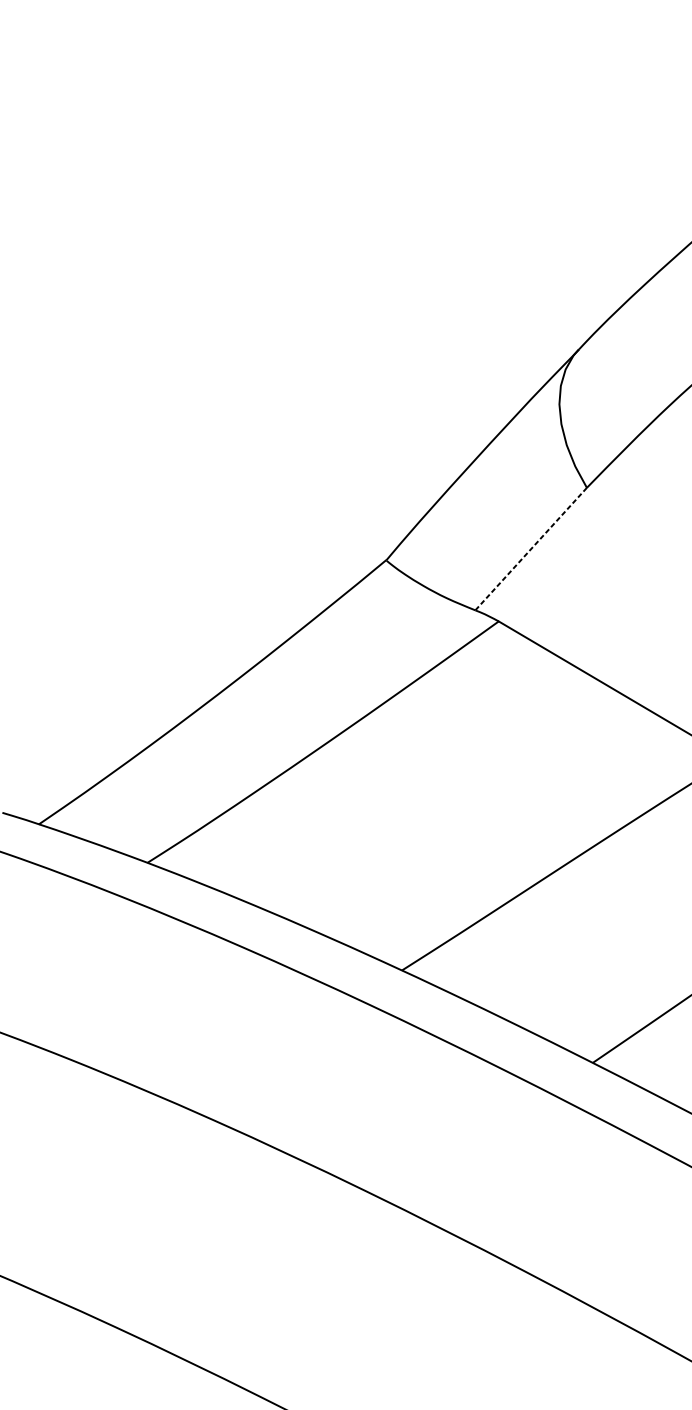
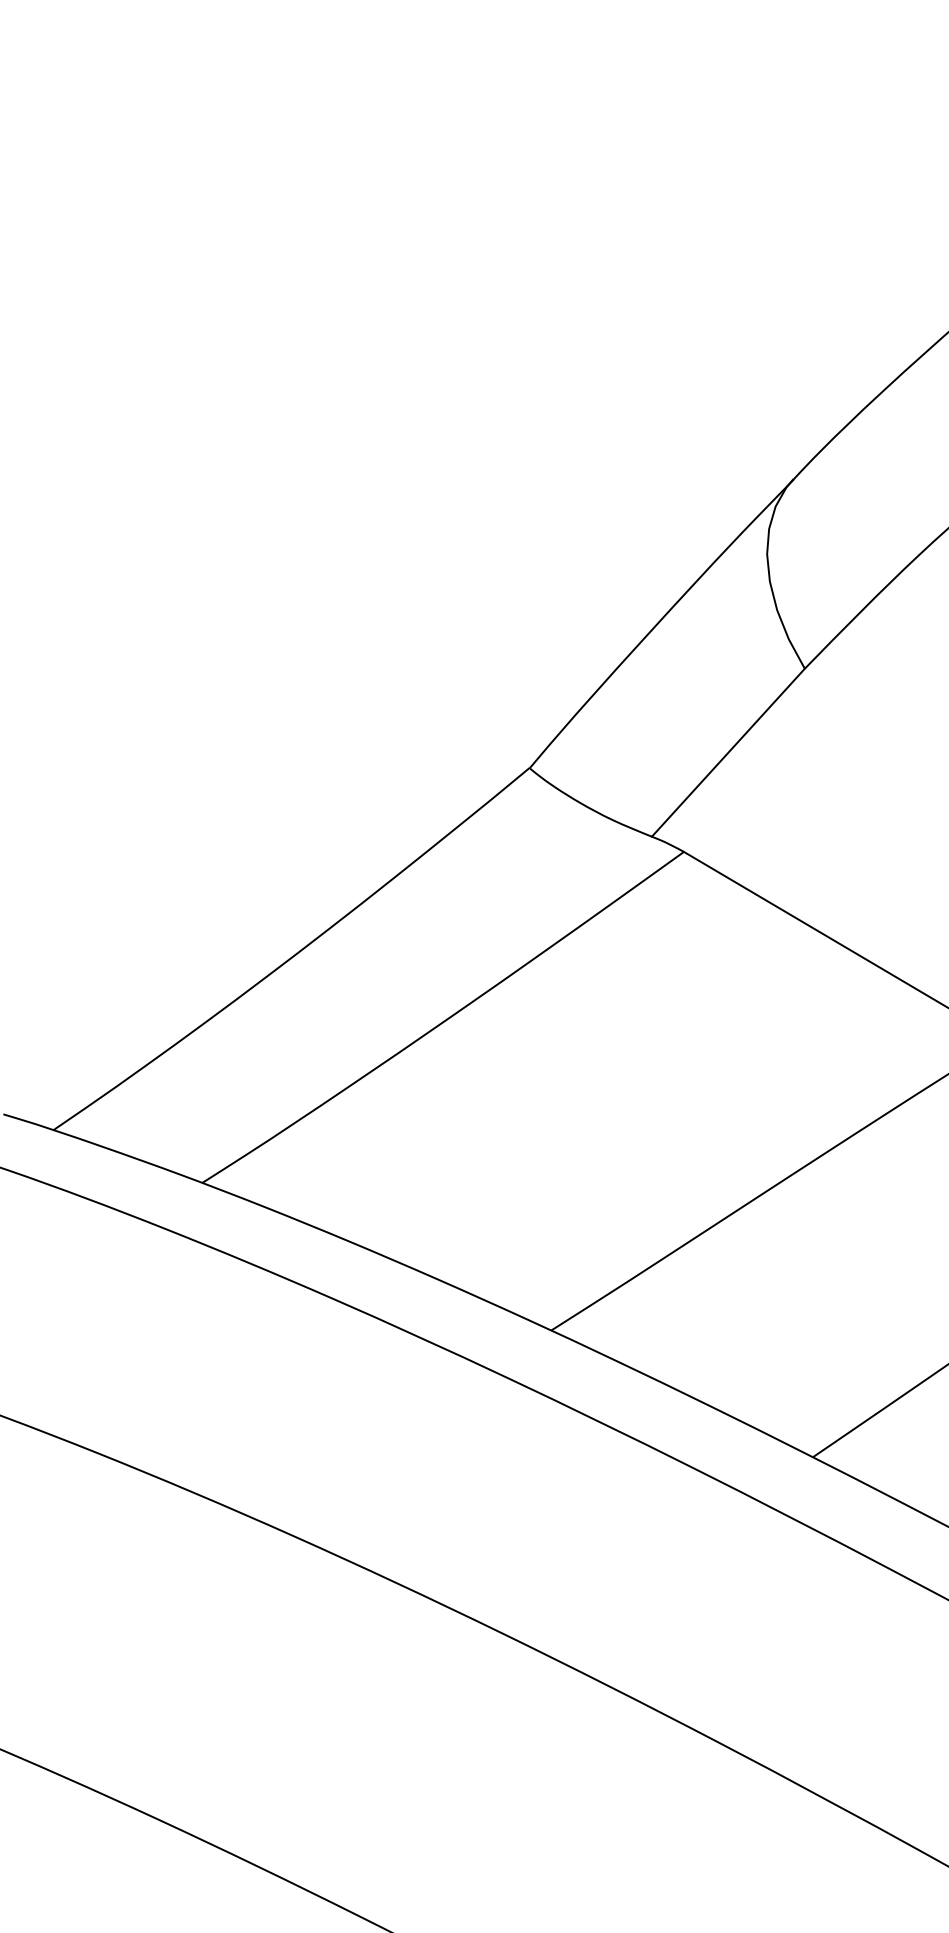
line: (531, 548) -> (728, 752), dashed -> solid

